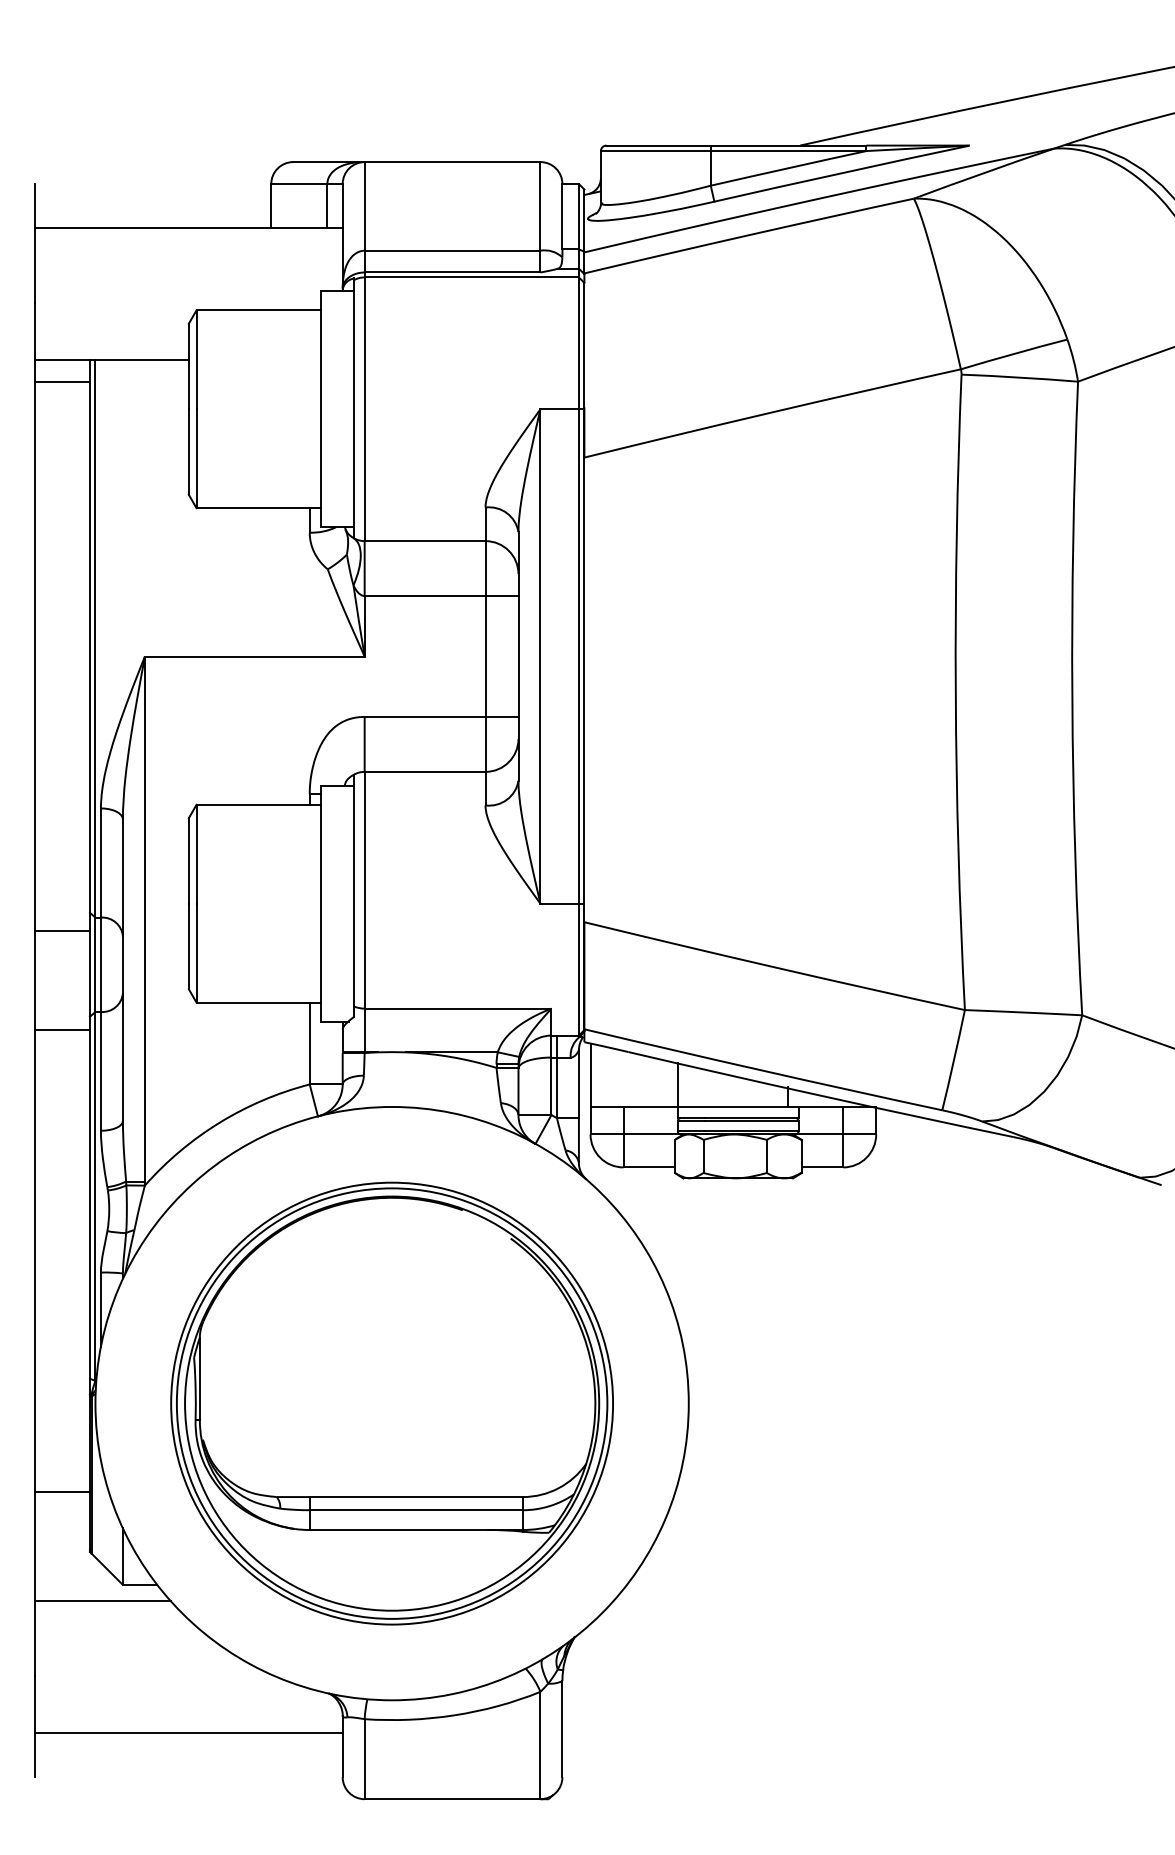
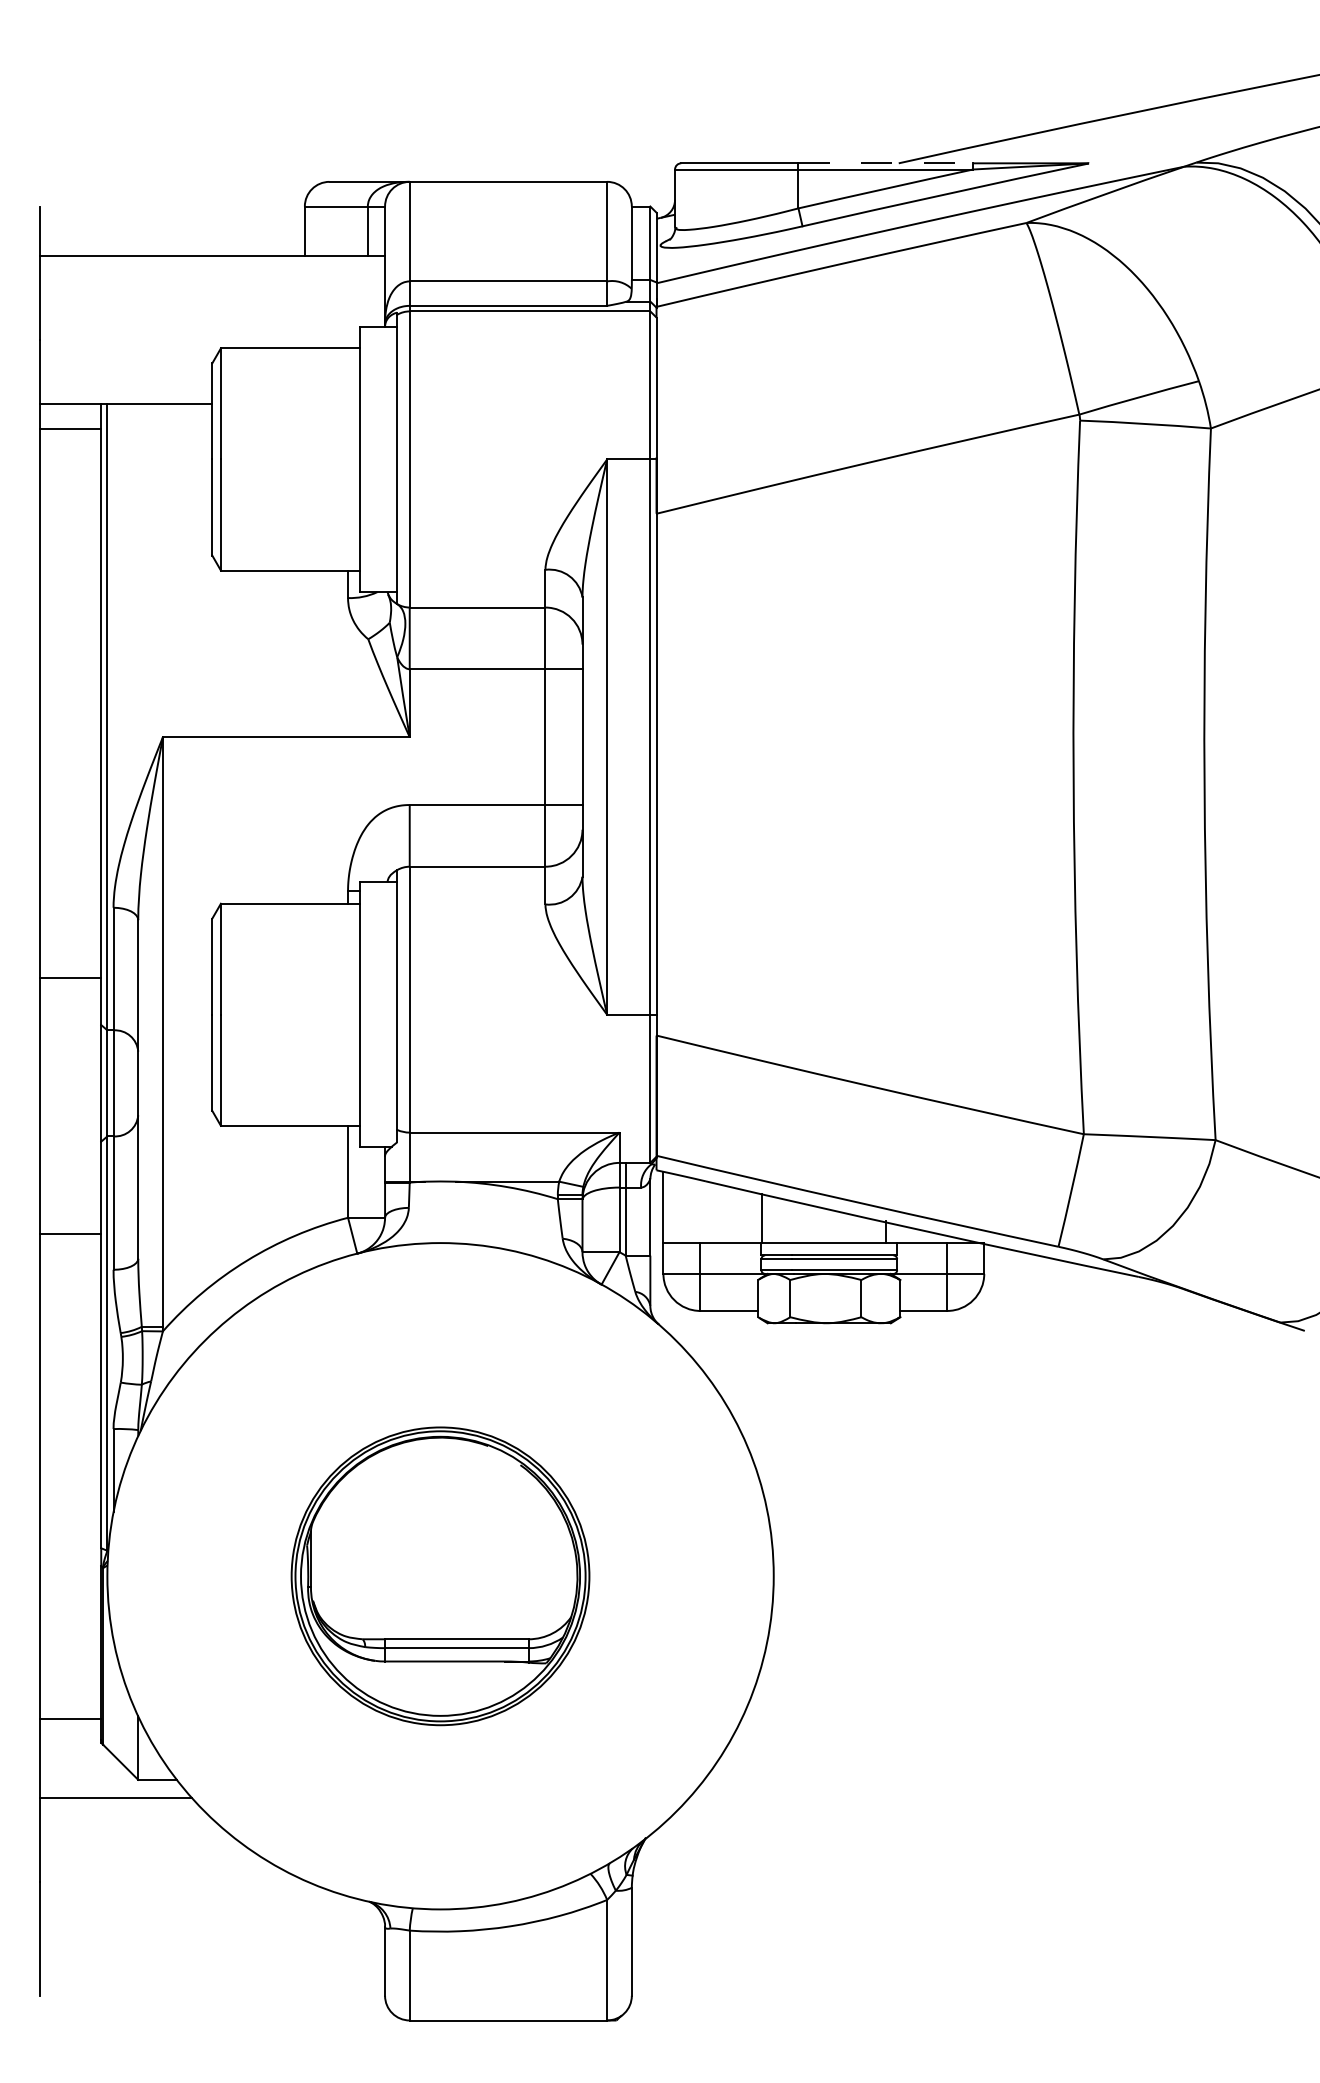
line: (789, 145) -> (886, 163), solid -> dashed
line: (62, 931) -> (70, 977), moved
line: (62, 1029) -> (70, 1233), moved
part: (392, 1403) -> (440, 1576), size x0.6
line: (62, 1491) -> (70, 1718), moved
line: (189, 1733) -> (212, 1946), removed

